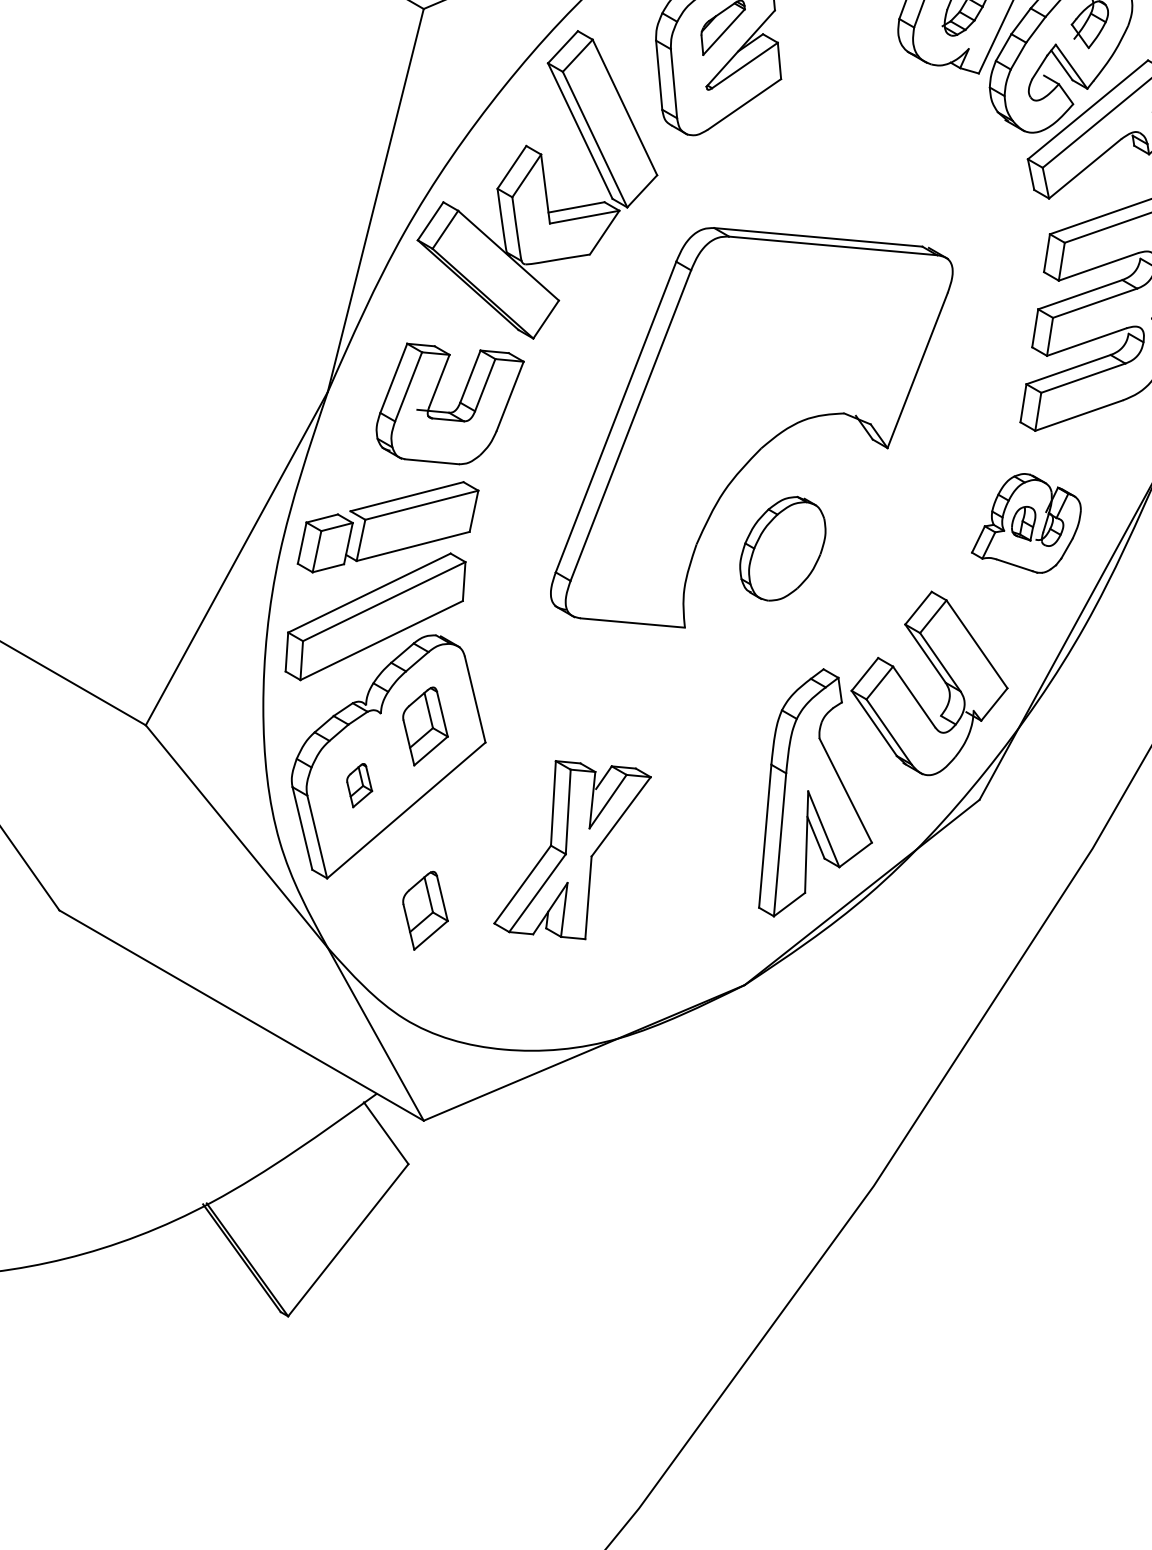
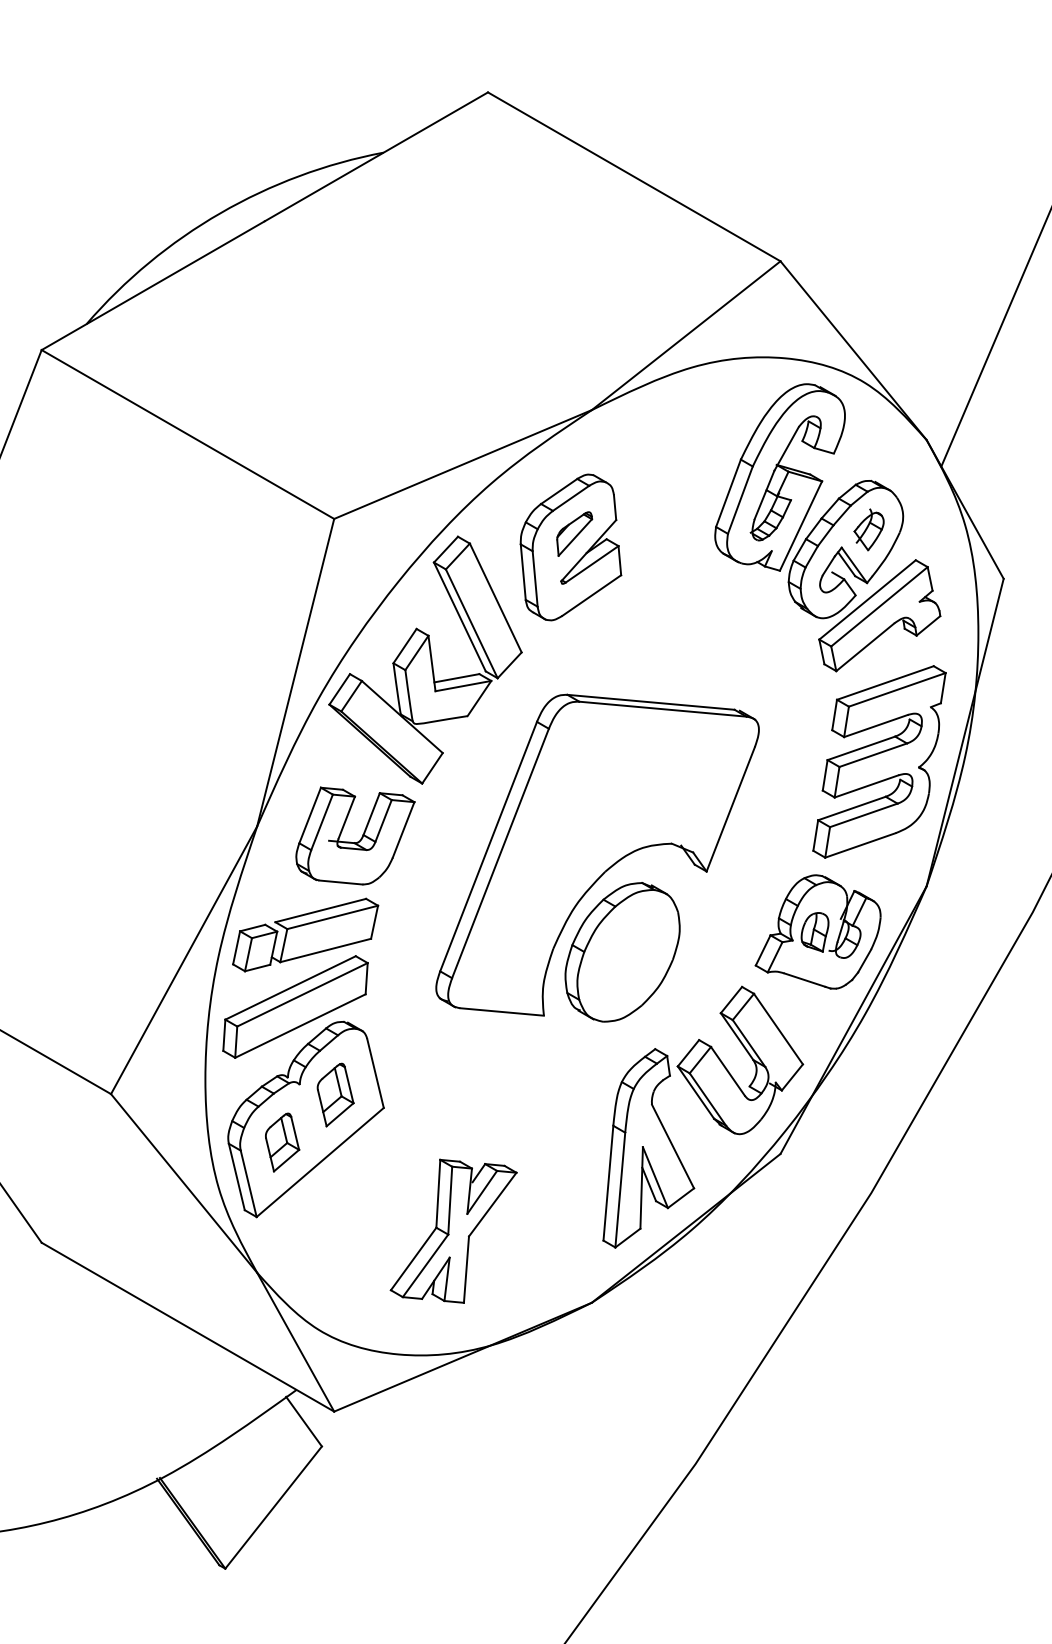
part: (1025, 522) -> (817, 931), size x1.43
part: (782, 548) -> (622, 952), size x1.67
part: (359, 785) -> (282, 1142), size x1.67
part: (572, 849) -> (453, 1230), moved
part: (425, 910) -> (335, 1242), removed

